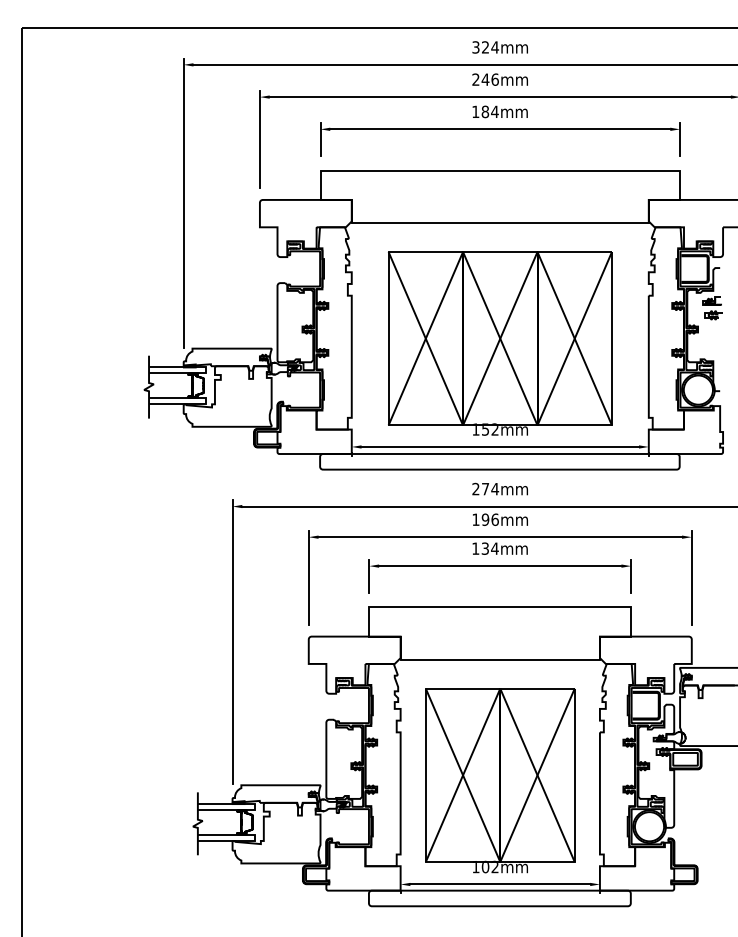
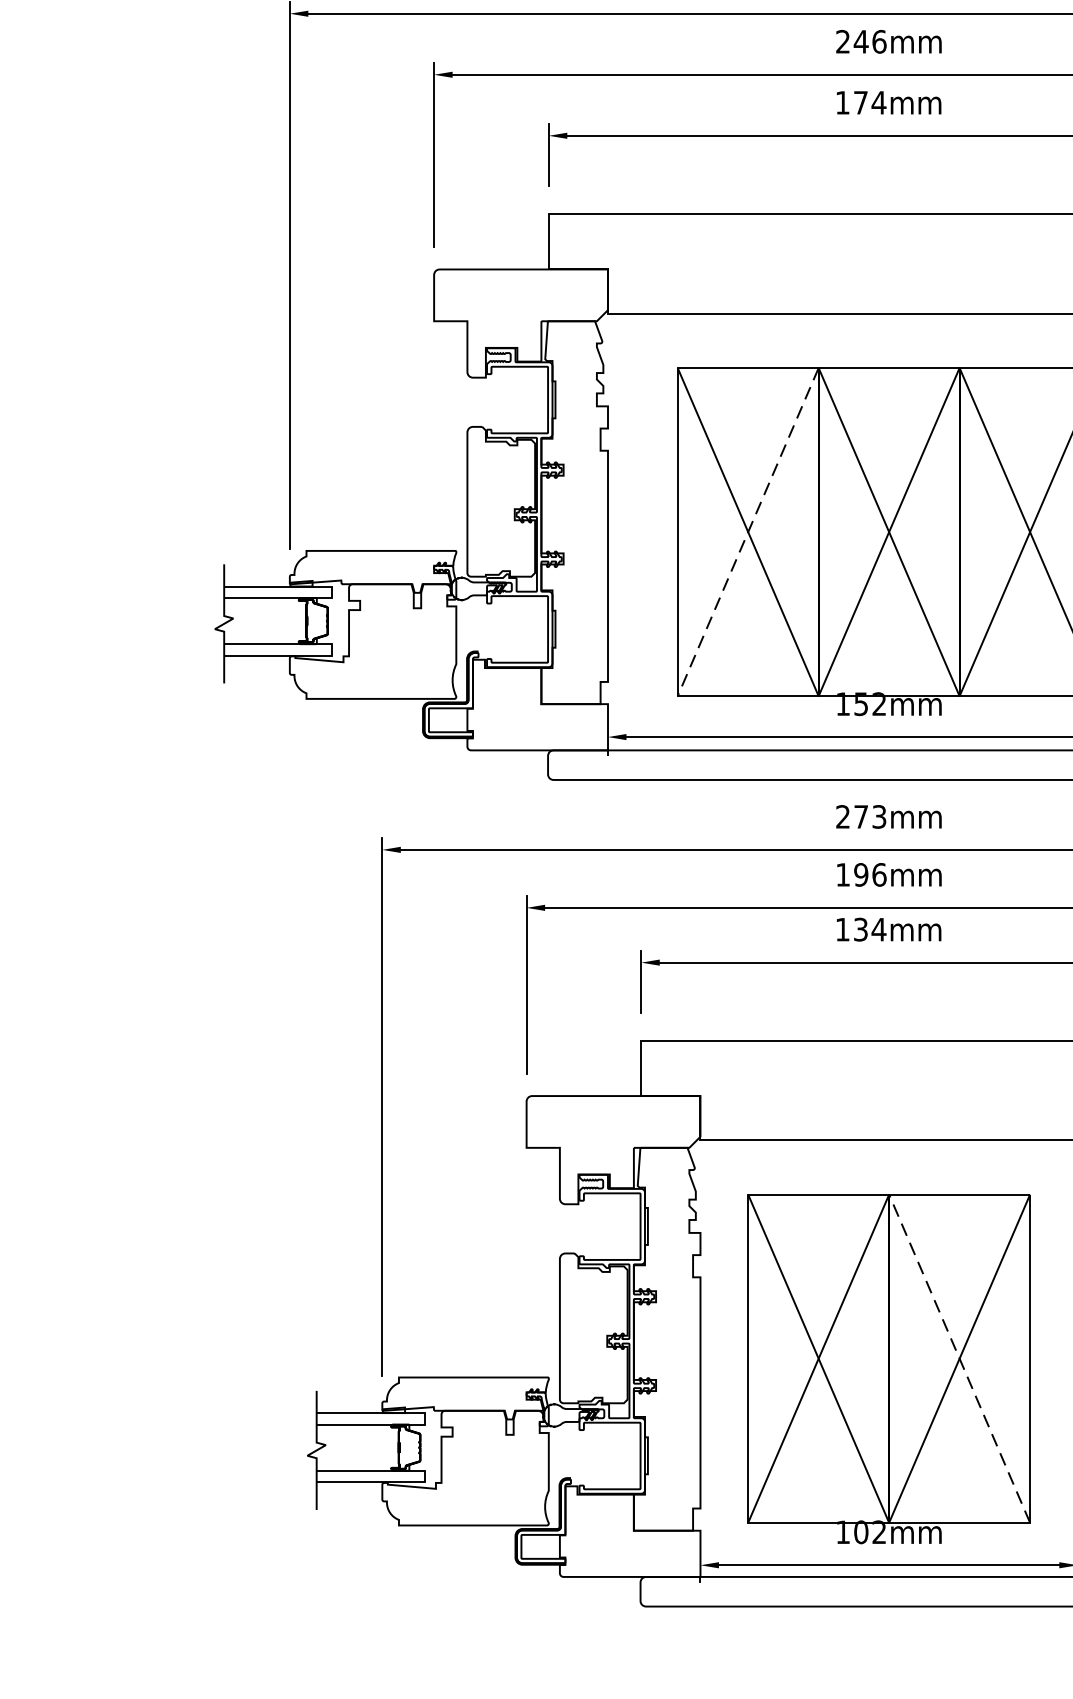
text: (485, 111) -> (861, 102), 184mm -> 174mm
line: (425, 339) -> (747, 533), solid -> dashed
text: (495, 488) -> (880, 815), 274mm -> 273mm
line: (537, 774) -> (959, 1357), solid -> dashed

